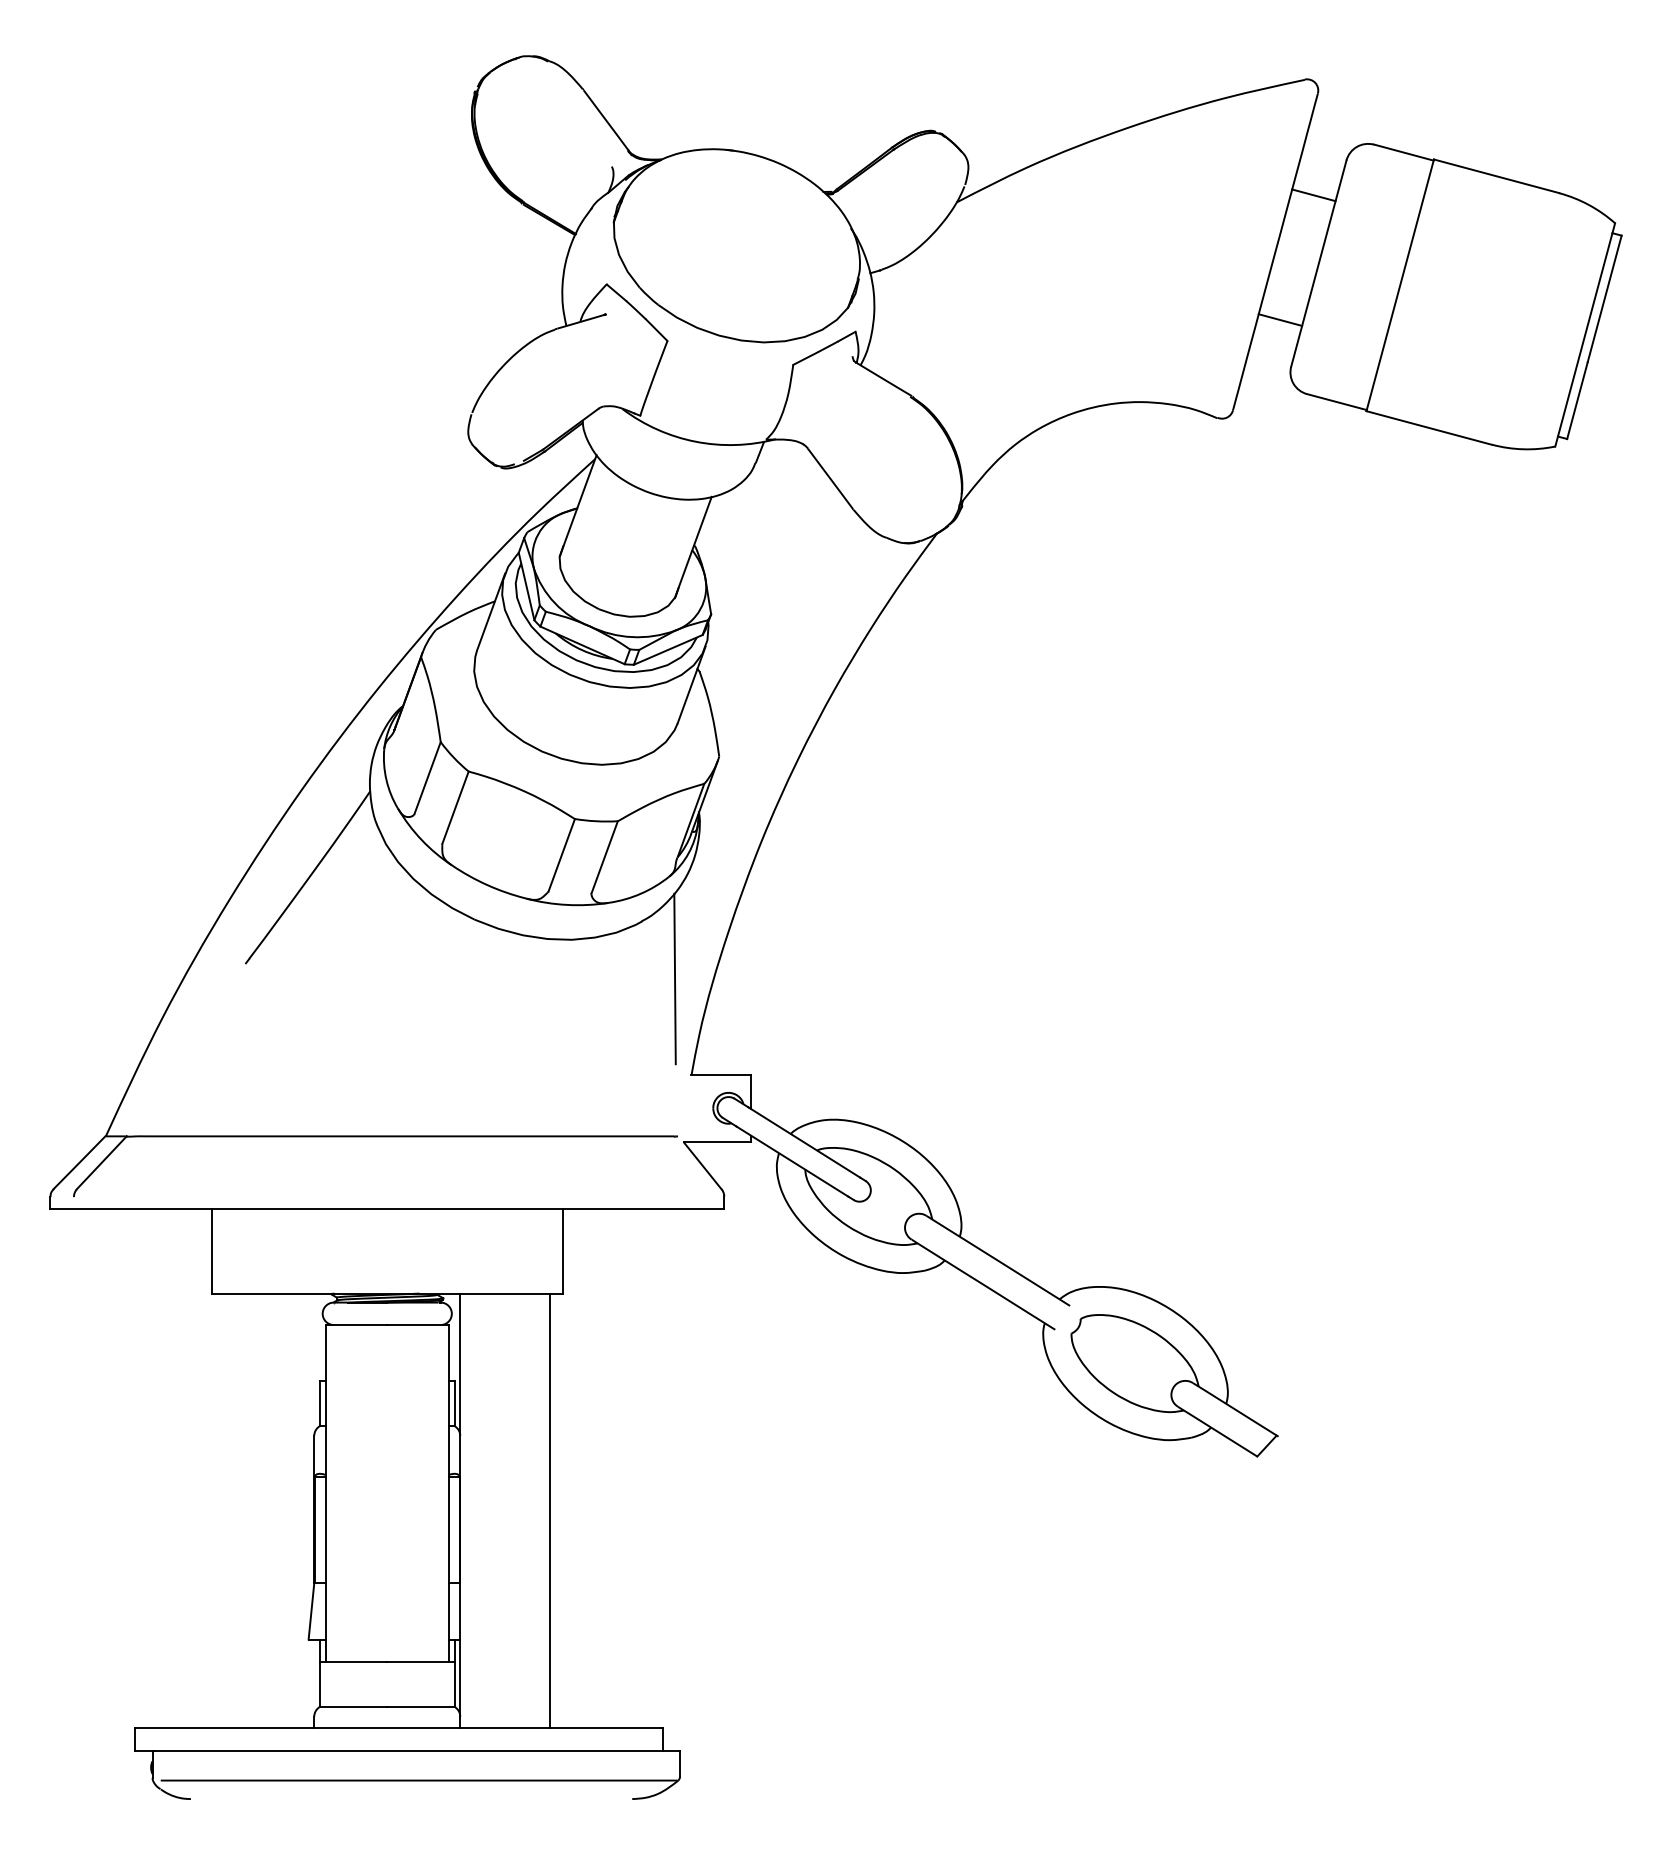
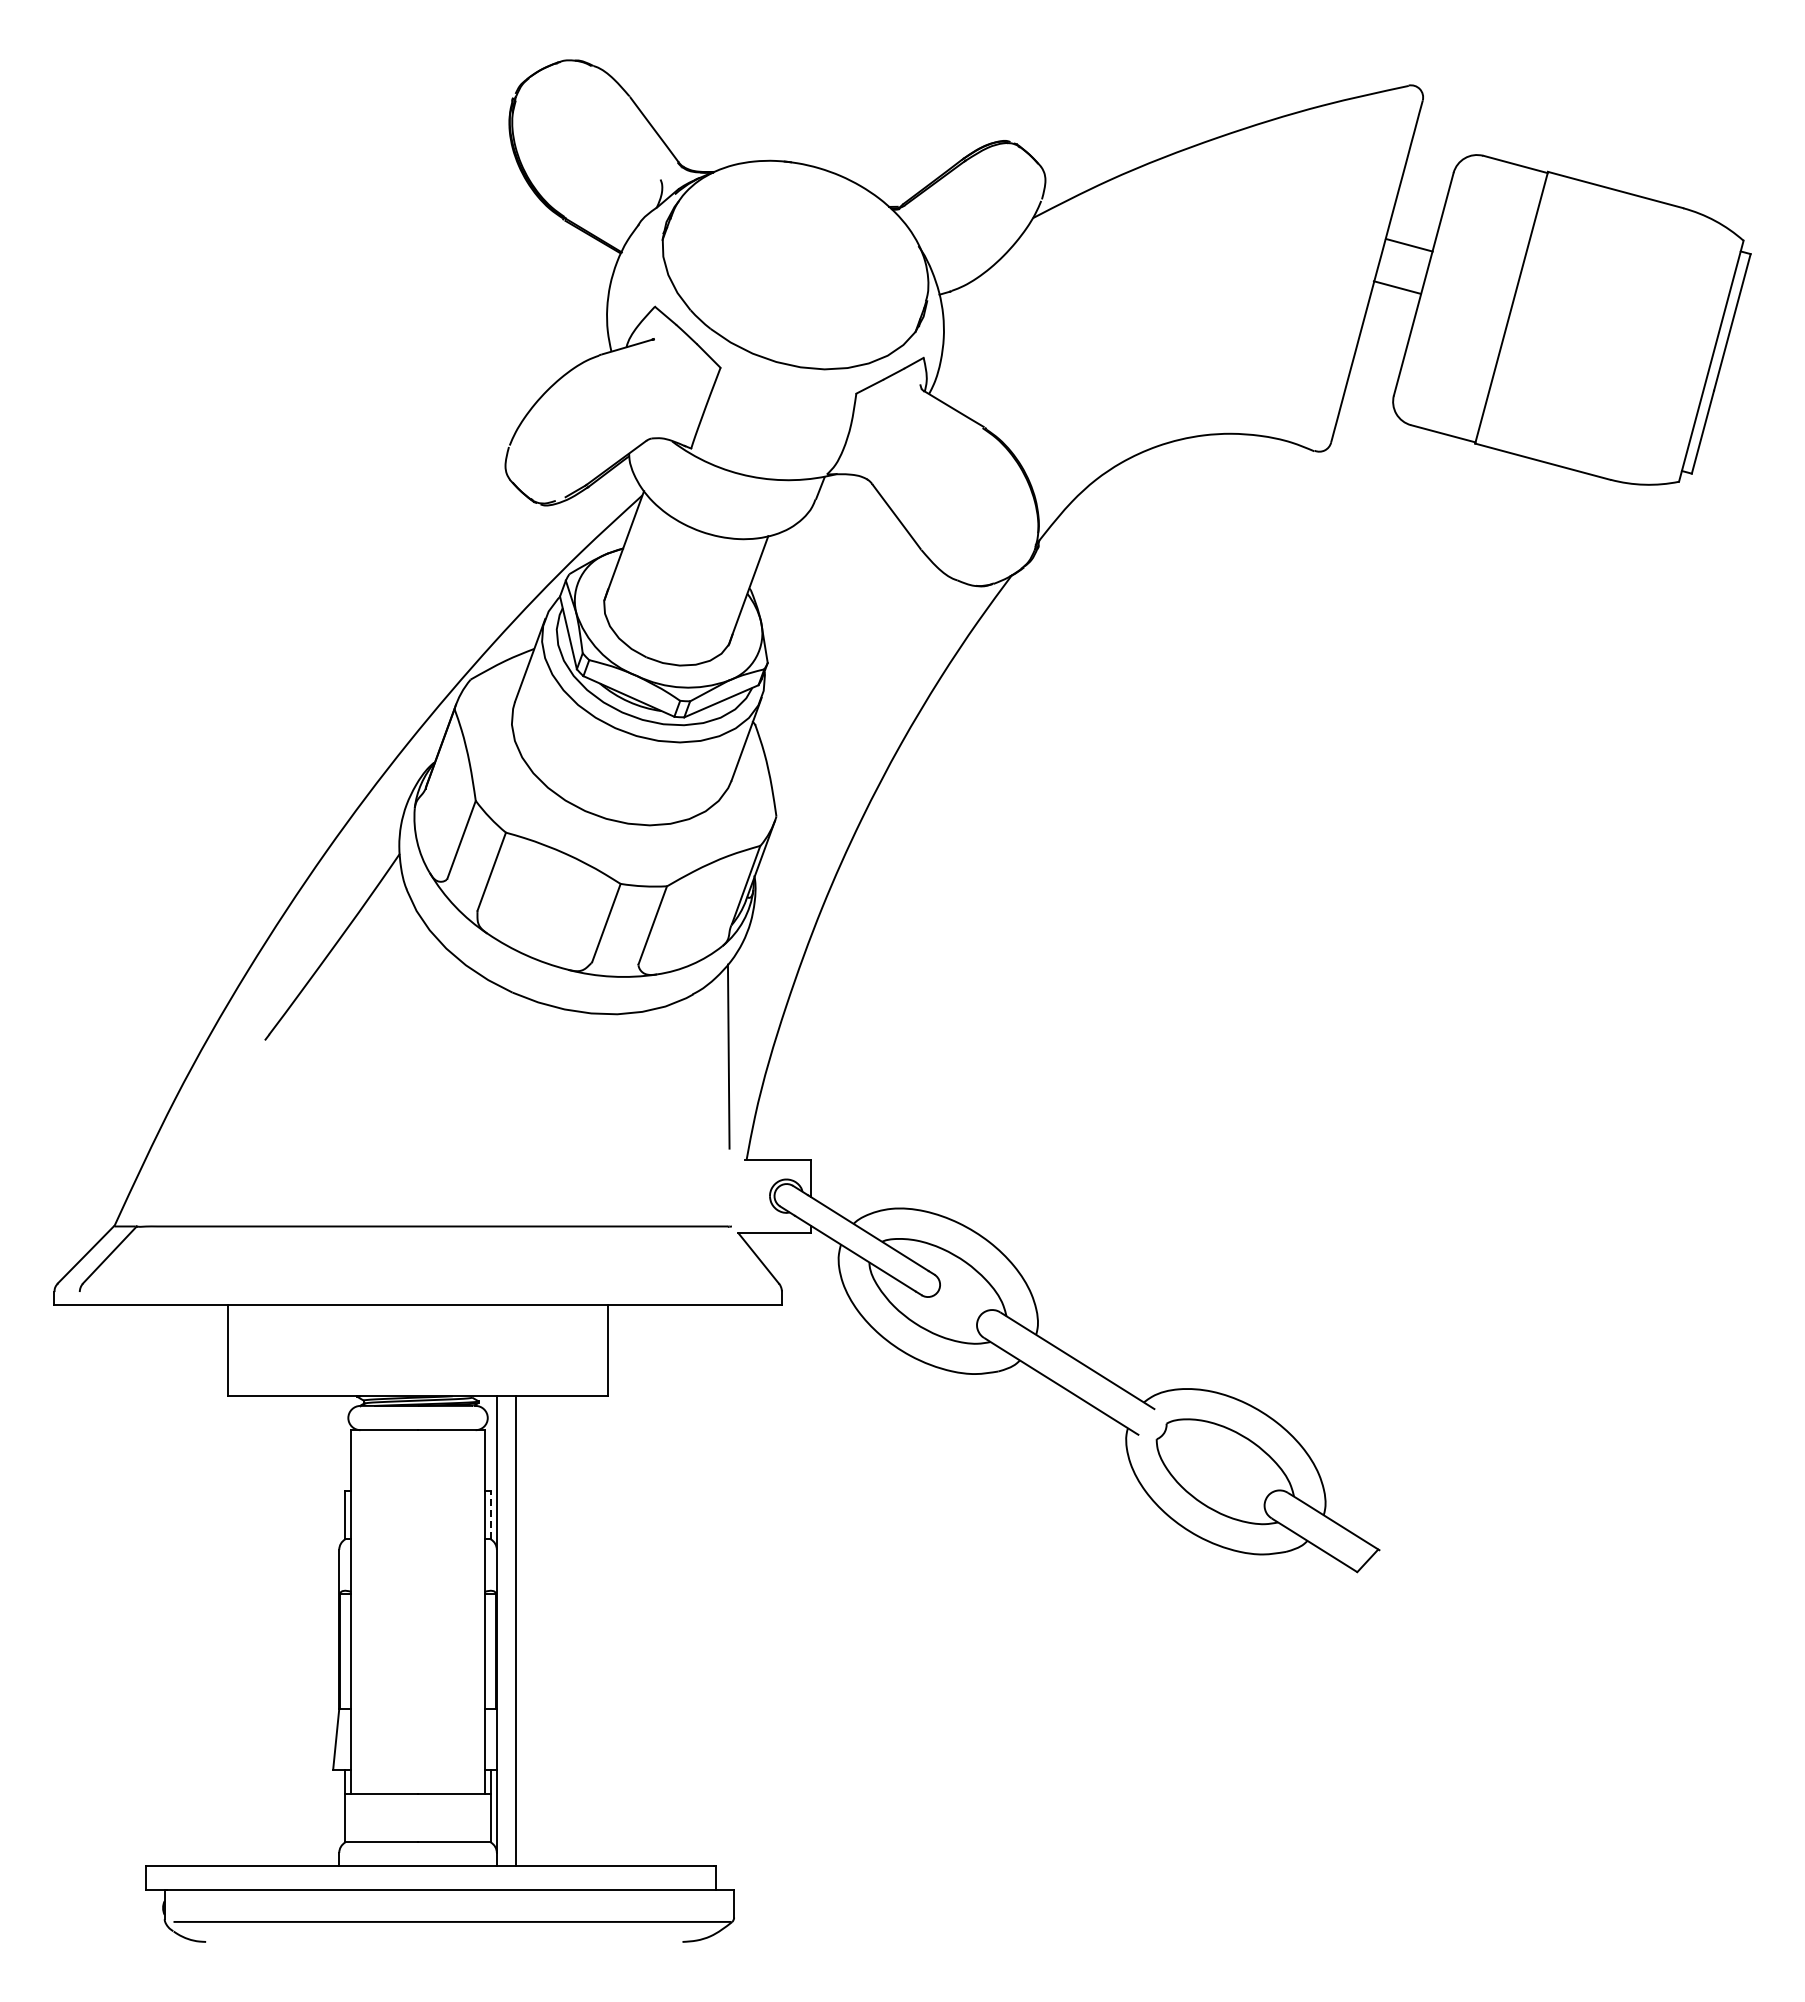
line: (1313, 195) -> (1396, 287), moved
line: (1279, 319) -> (1408, 244), moved
line: (454, 1403) -> (490, 1514), solid -> dashed
line: (549, 1510) -> (515, 1630), moved

